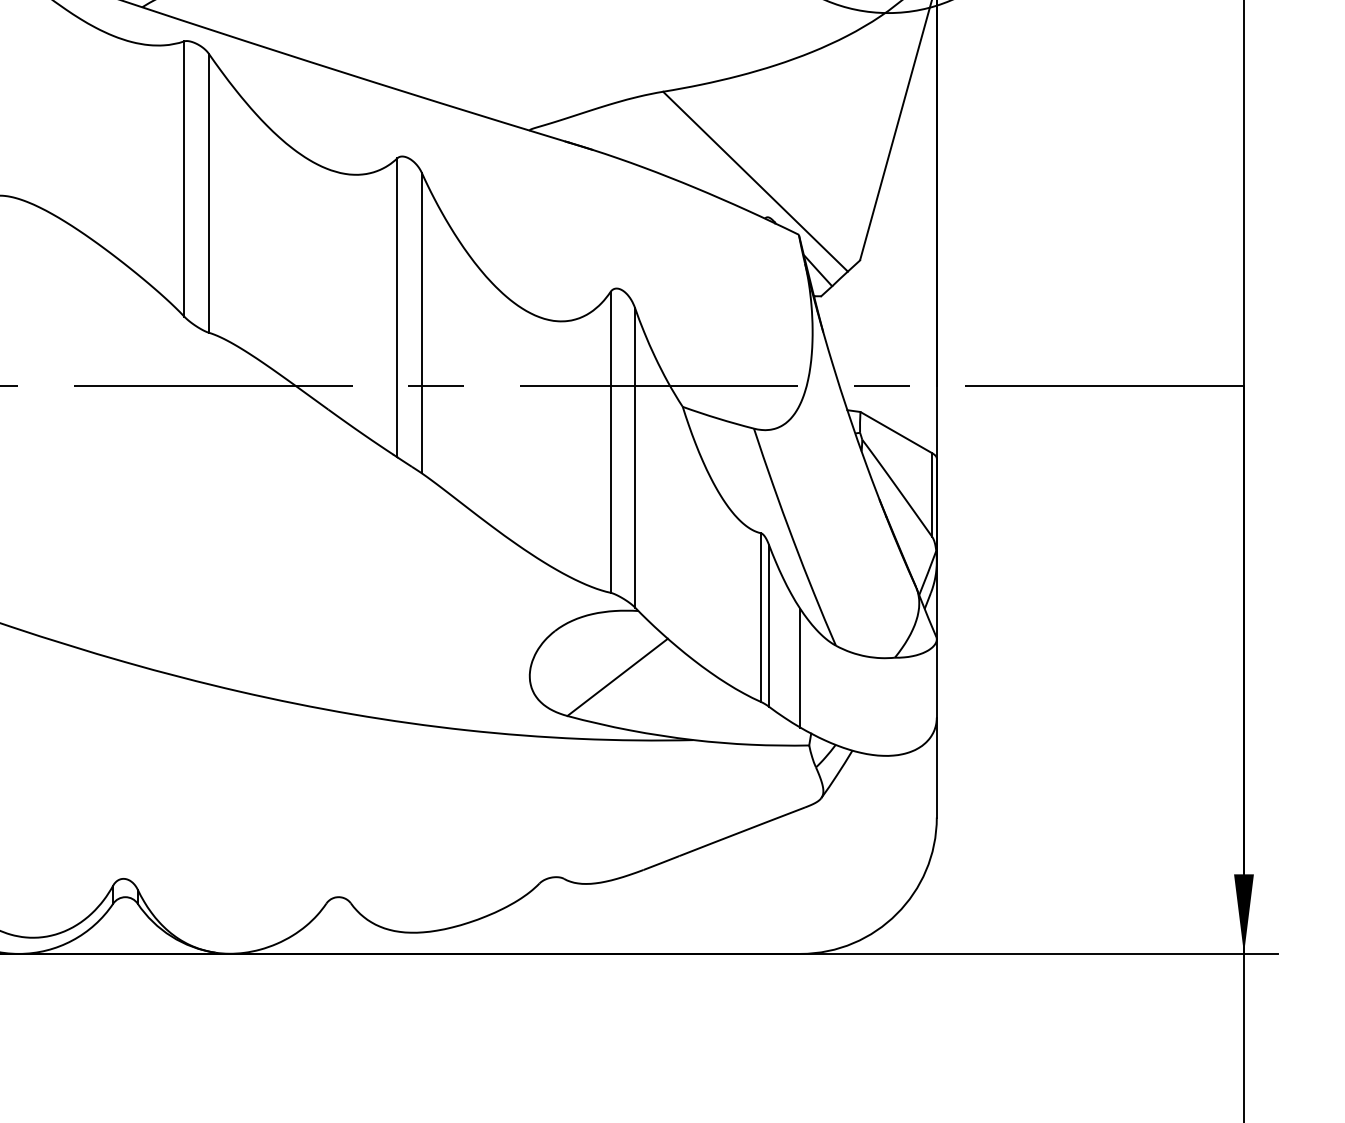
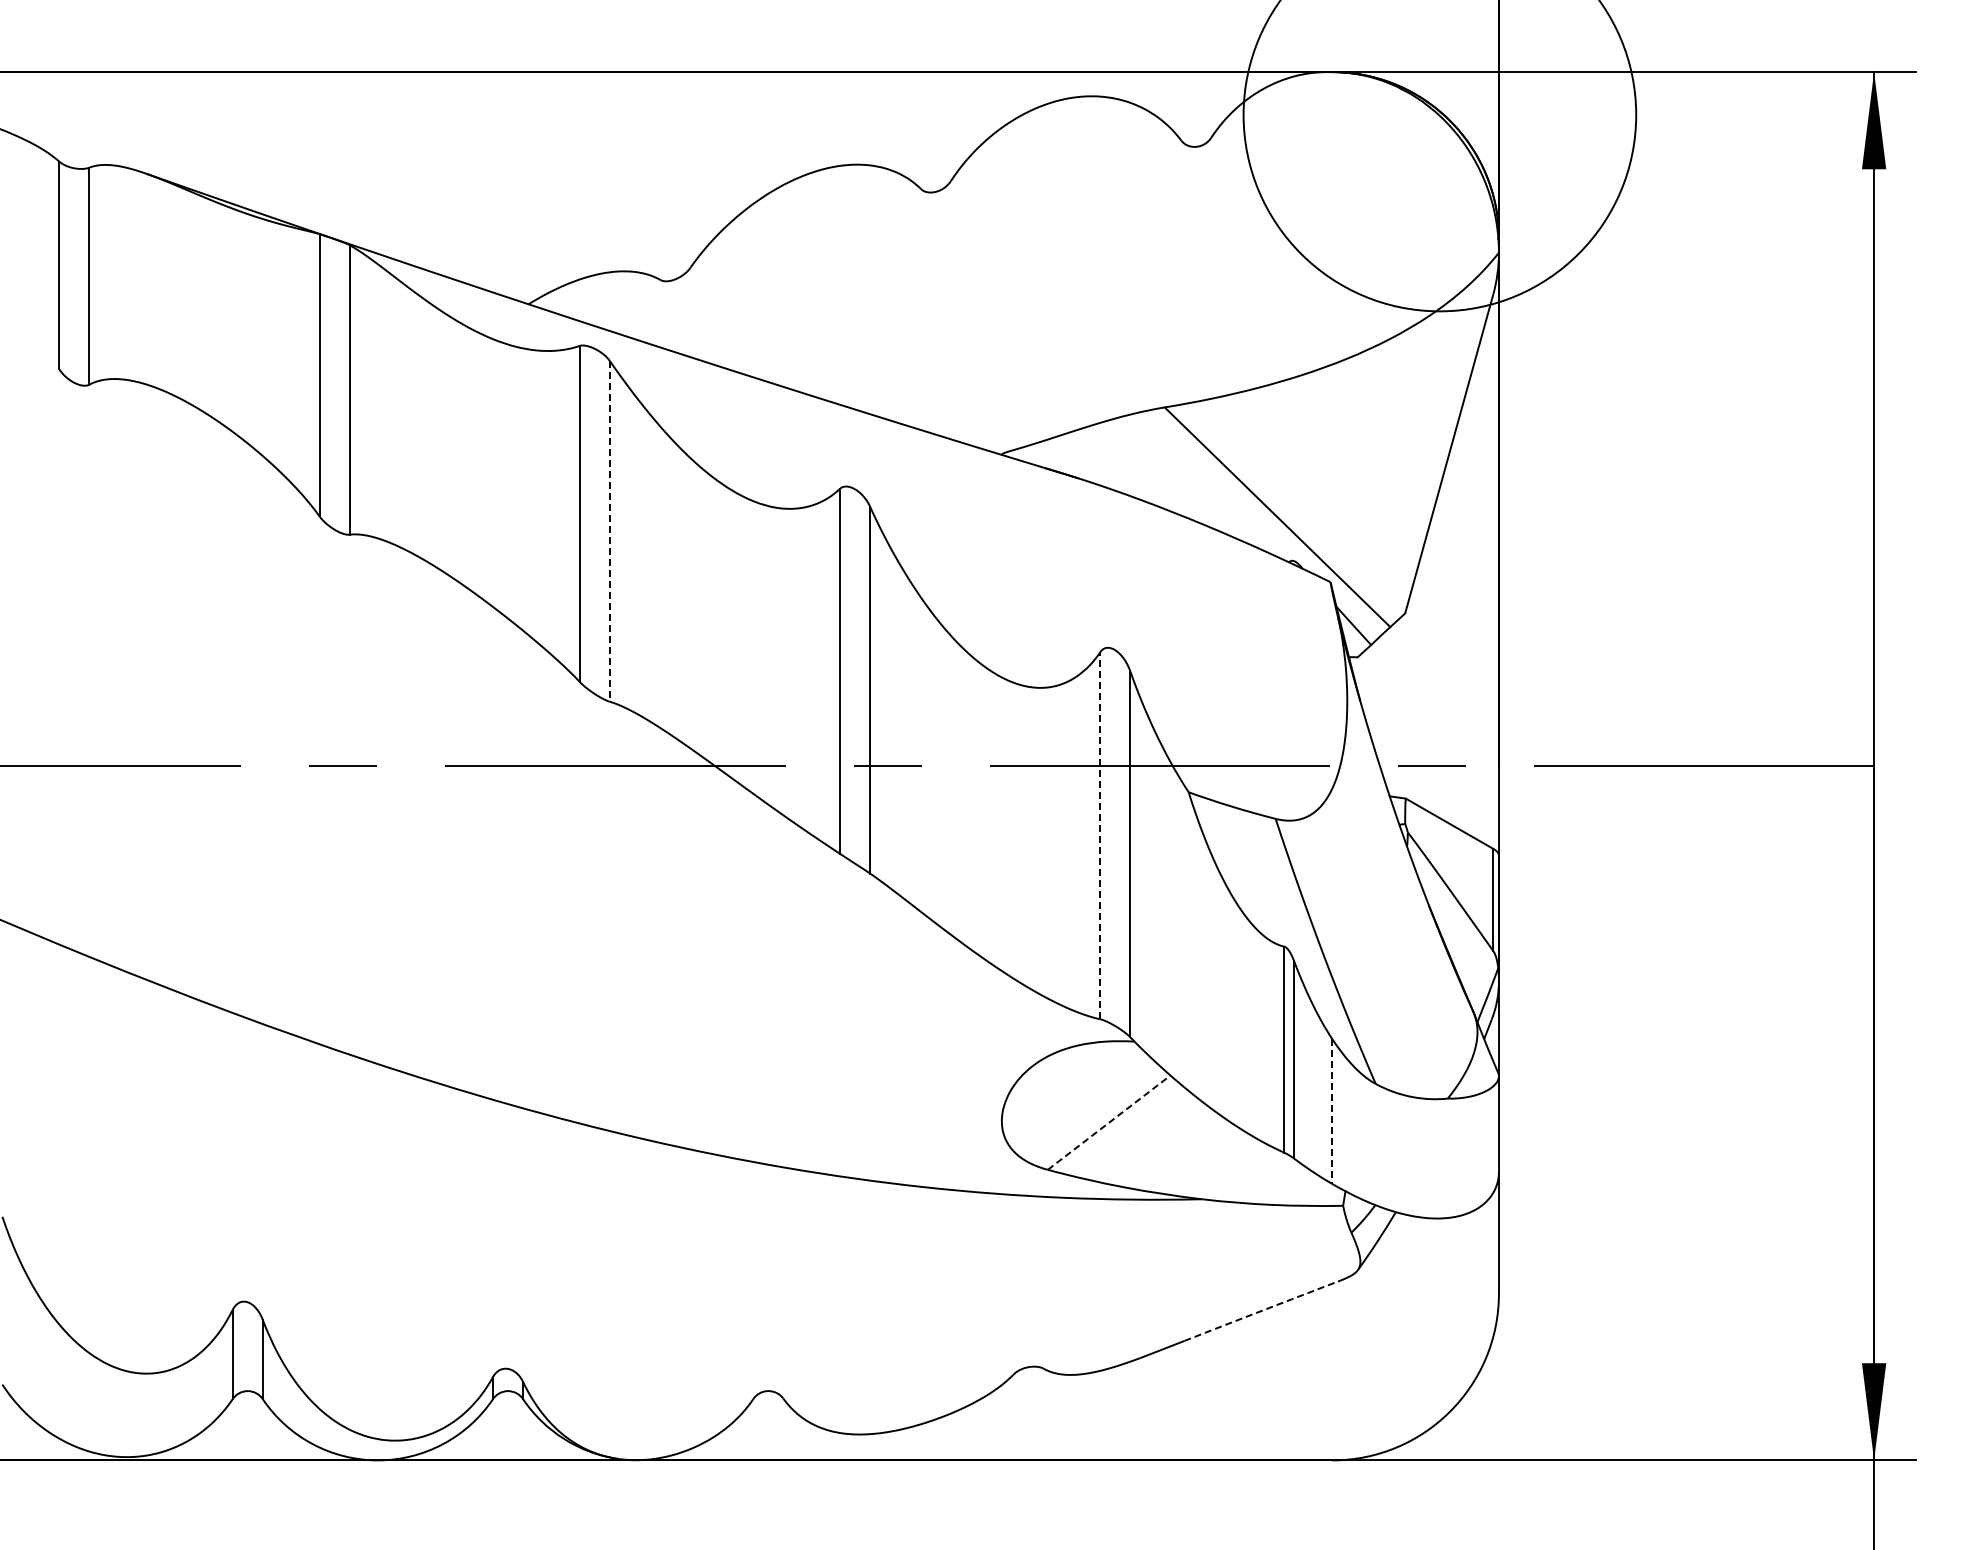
line: (208, 193) -> (609, 531), solid -> dashed
line: (610, 442) -> (1100, 835), solid -> dashed
line: (800, 669) -> (1332, 1112), solid -> dashed
line: (617, 677) -> (1109, 1122), solid -> dashed
line: (741, 832) -> (1260, 1311), solid -> dashed

